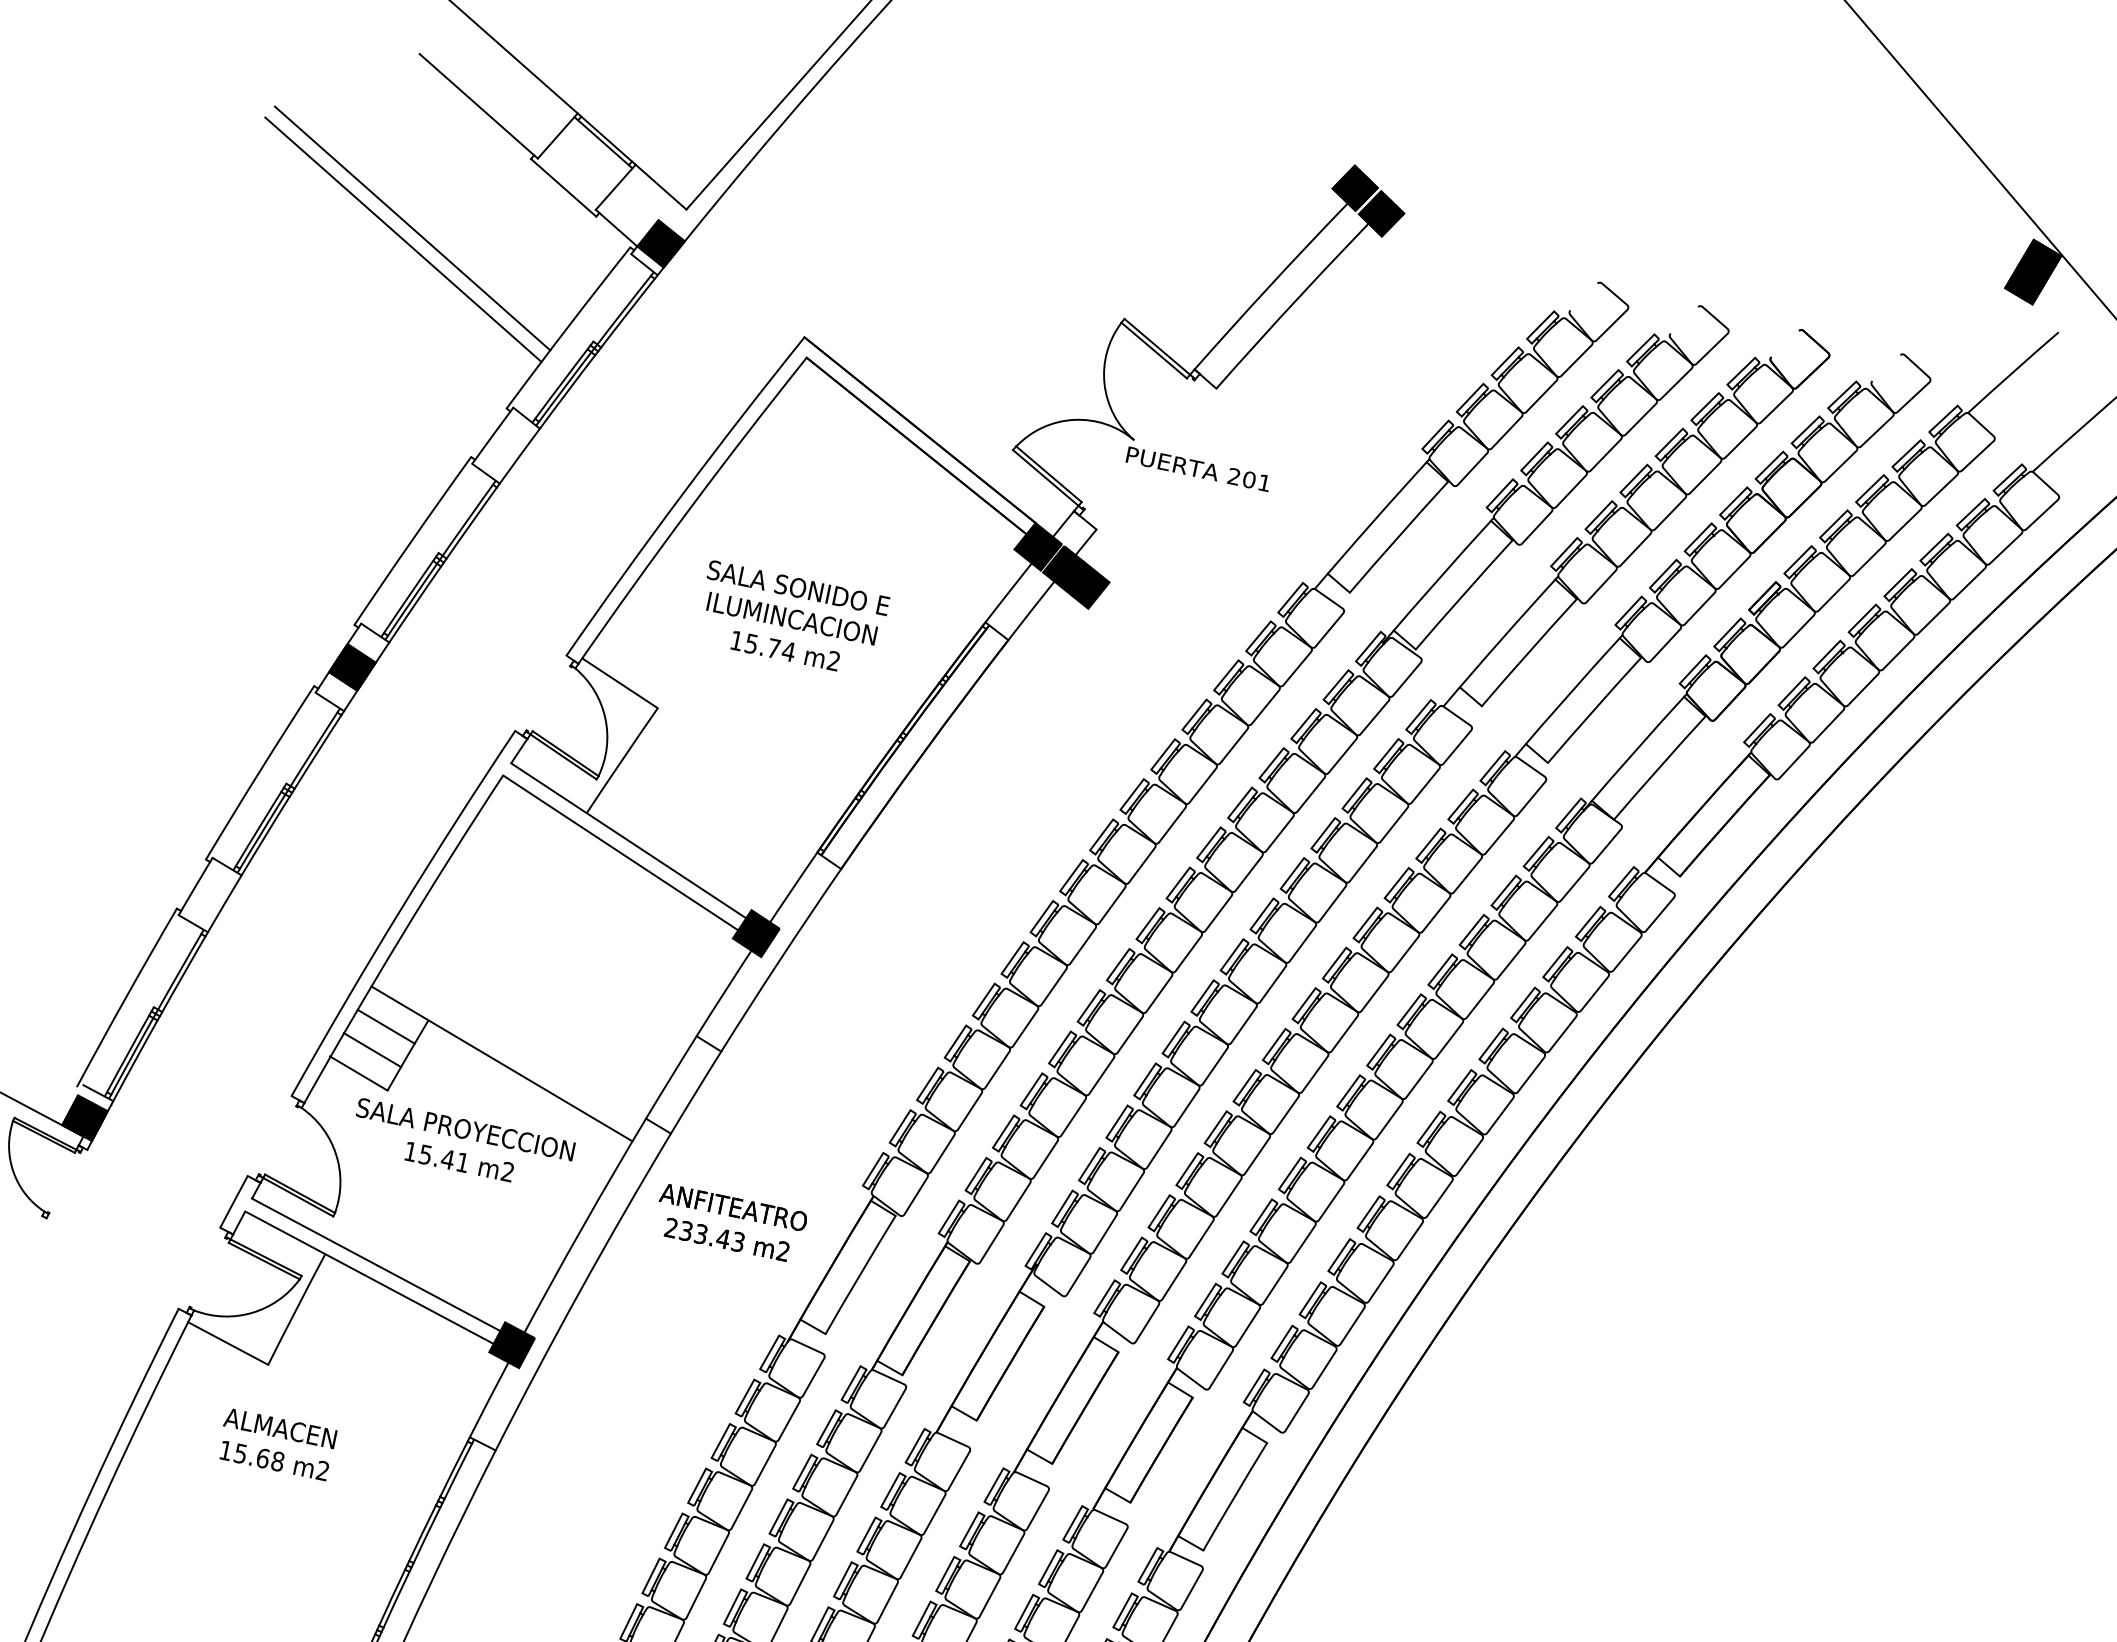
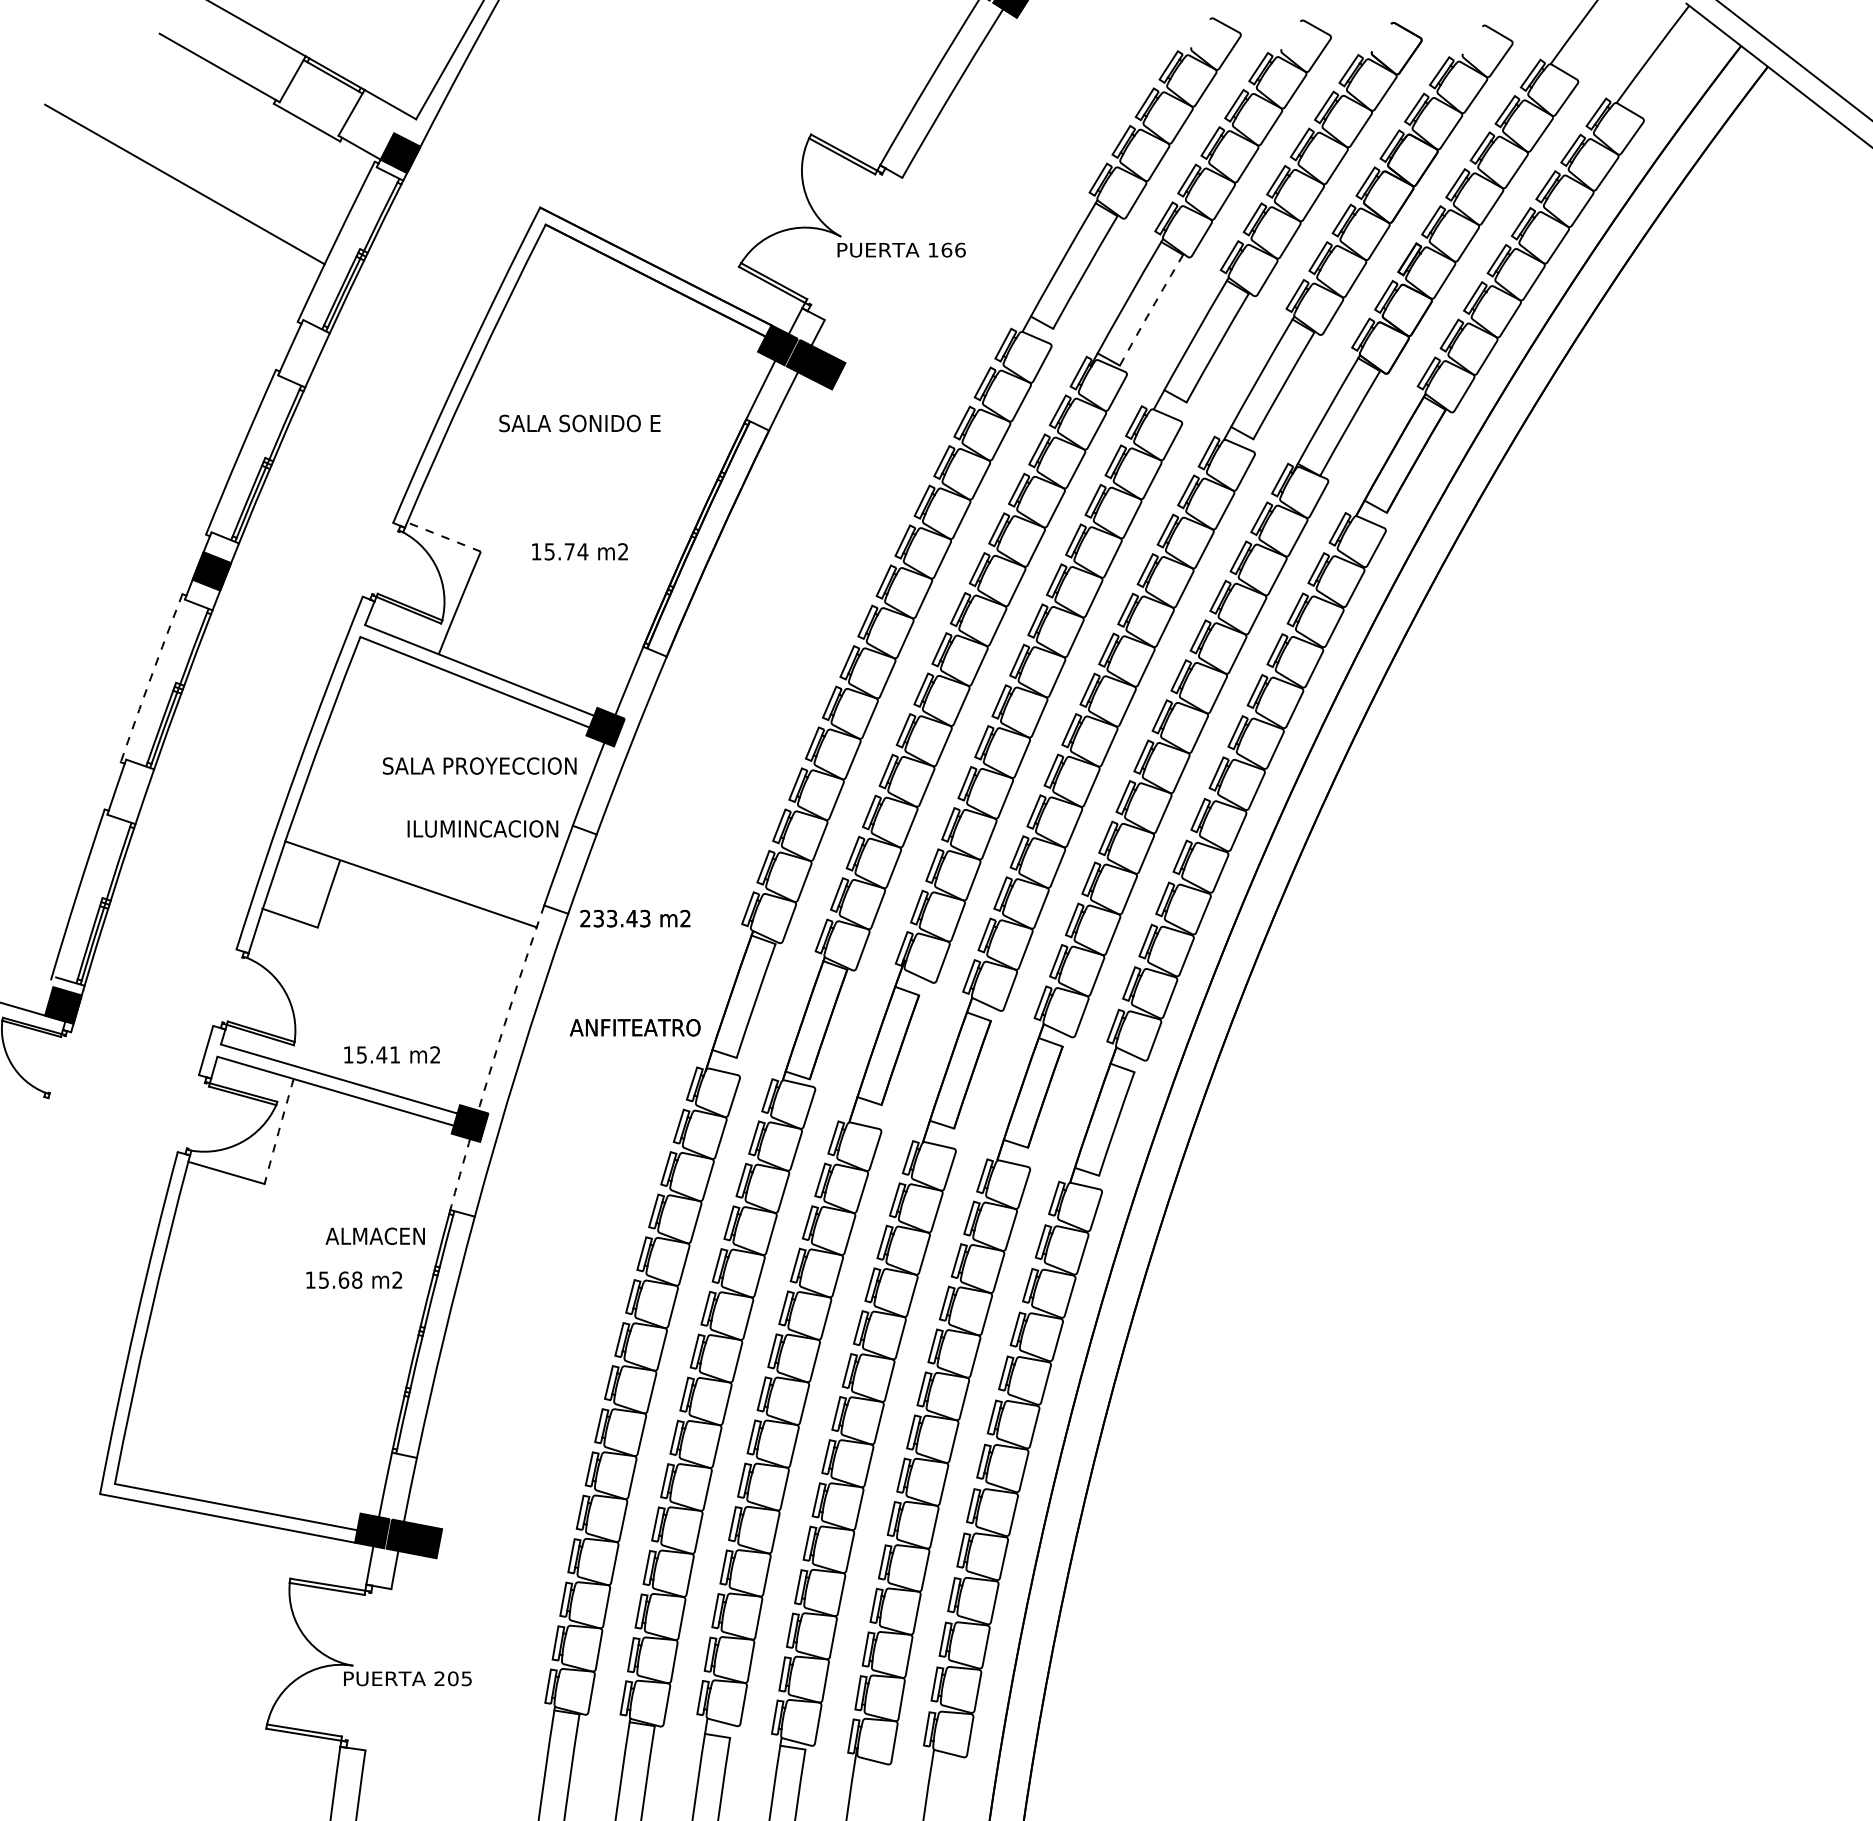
line: (402, 239) -> (178, 195), removed
text: (1249, 479) -> (946, 249), 201 -> 166
arc: (1464, 595) -> (1151, 310), solid -> dashed
text: (791, 618) -> (482, 828), moved
text: (784, 650) -> (579, 551), moved
line: (620, 683) -> (444, 537), solid -> dashed
arc: (258, 771) -> (150, 677), solid -> dashed
line: (385, 1025) -> (304, 872), removed
line: (372, 1049) -> (297, 895), removed
text: (465, 1128) -> (479, 765), moved
text: (458, 1161) -> (391, 1054), moved
text: (734, 1207) -> (635, 1027), moved
arc: (581, 1228) -> (508, 1011), solid -> dashed
text: (727, 1239) -> (635, 918), moved
arc: (296, 1309) -> (278, 1131), solid -> dashed
arc: (489, 1399) -> (460, 1174), solid -> dashed
text: (279, 1427) -> (374, 1235), moved
text: (275, 1460) -> (354, 1279), moved

